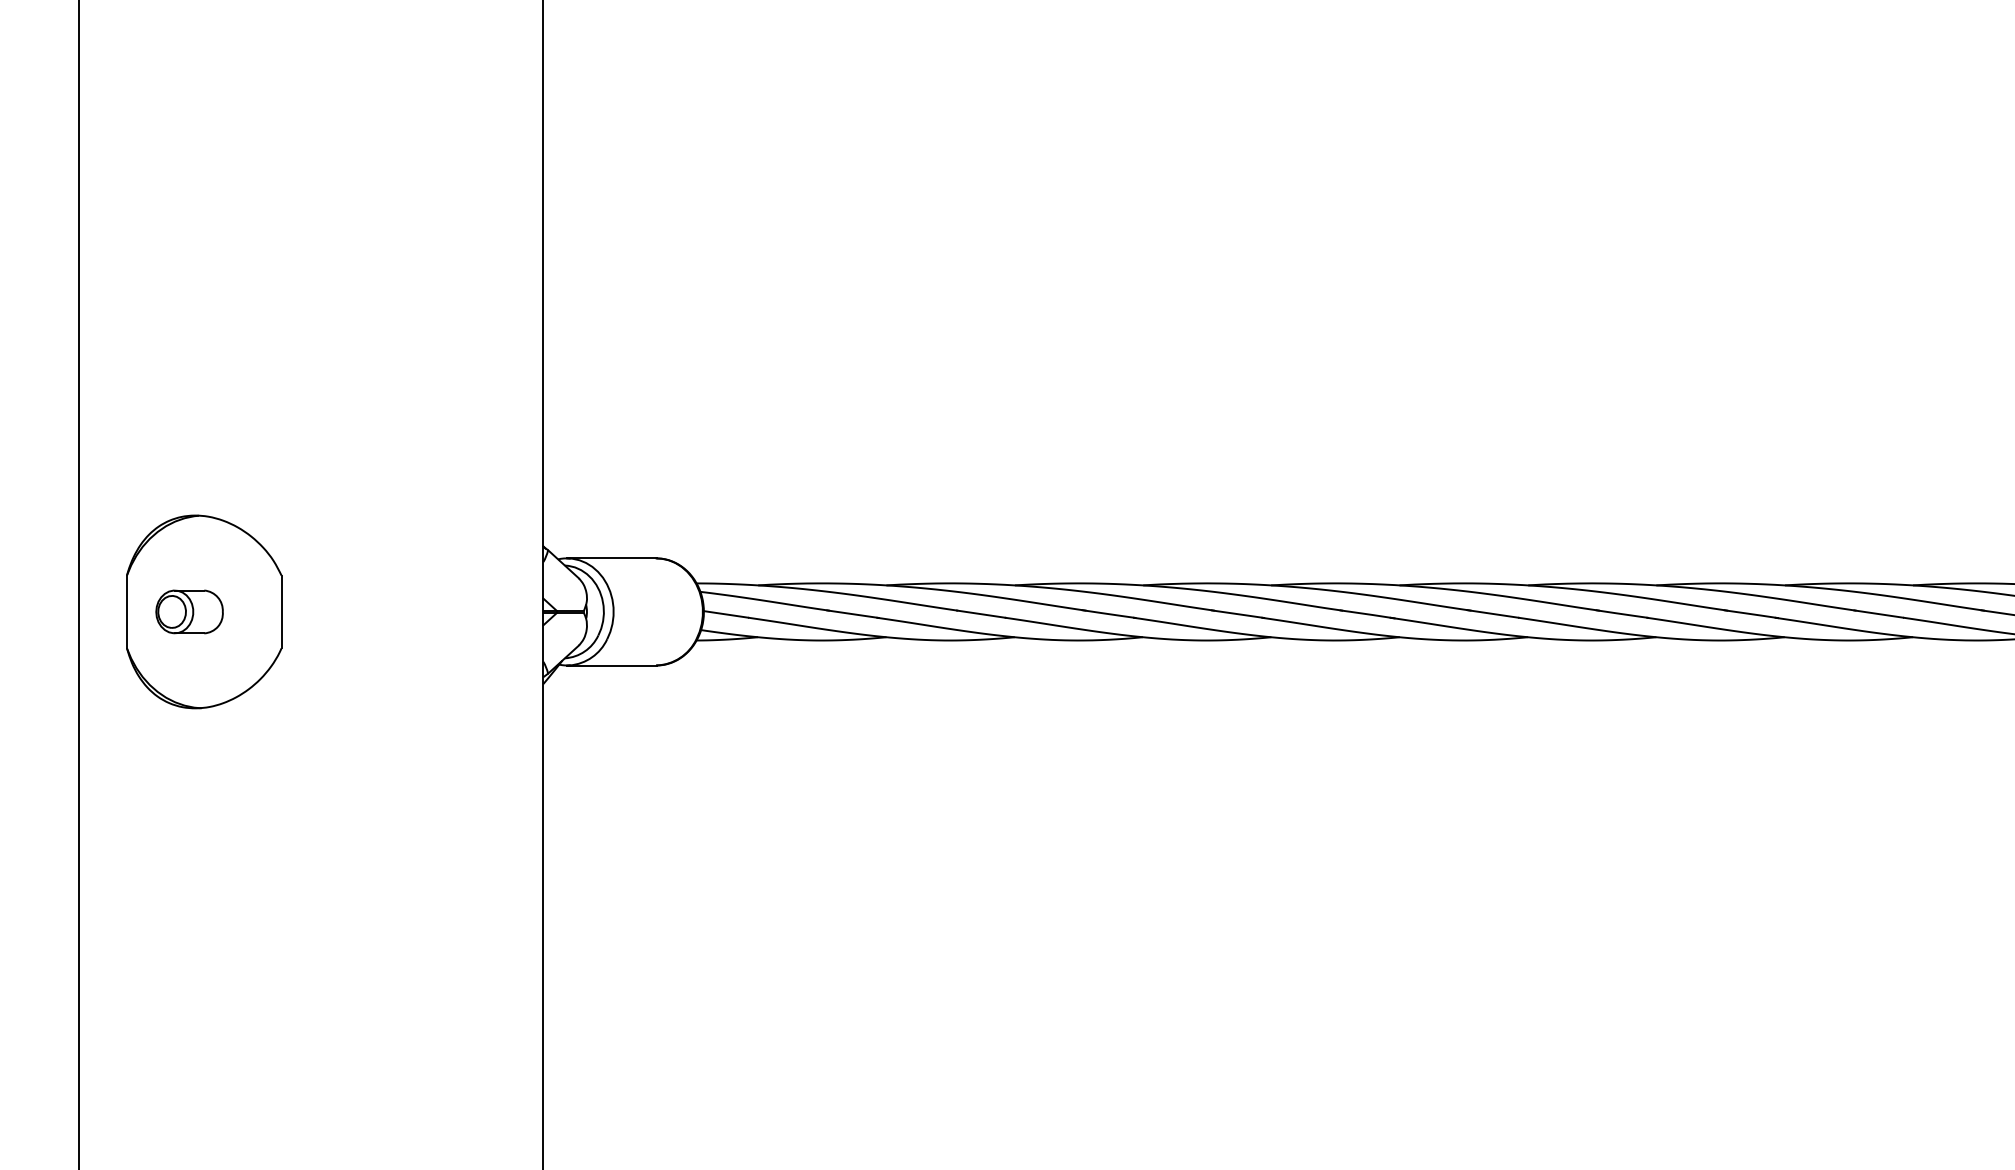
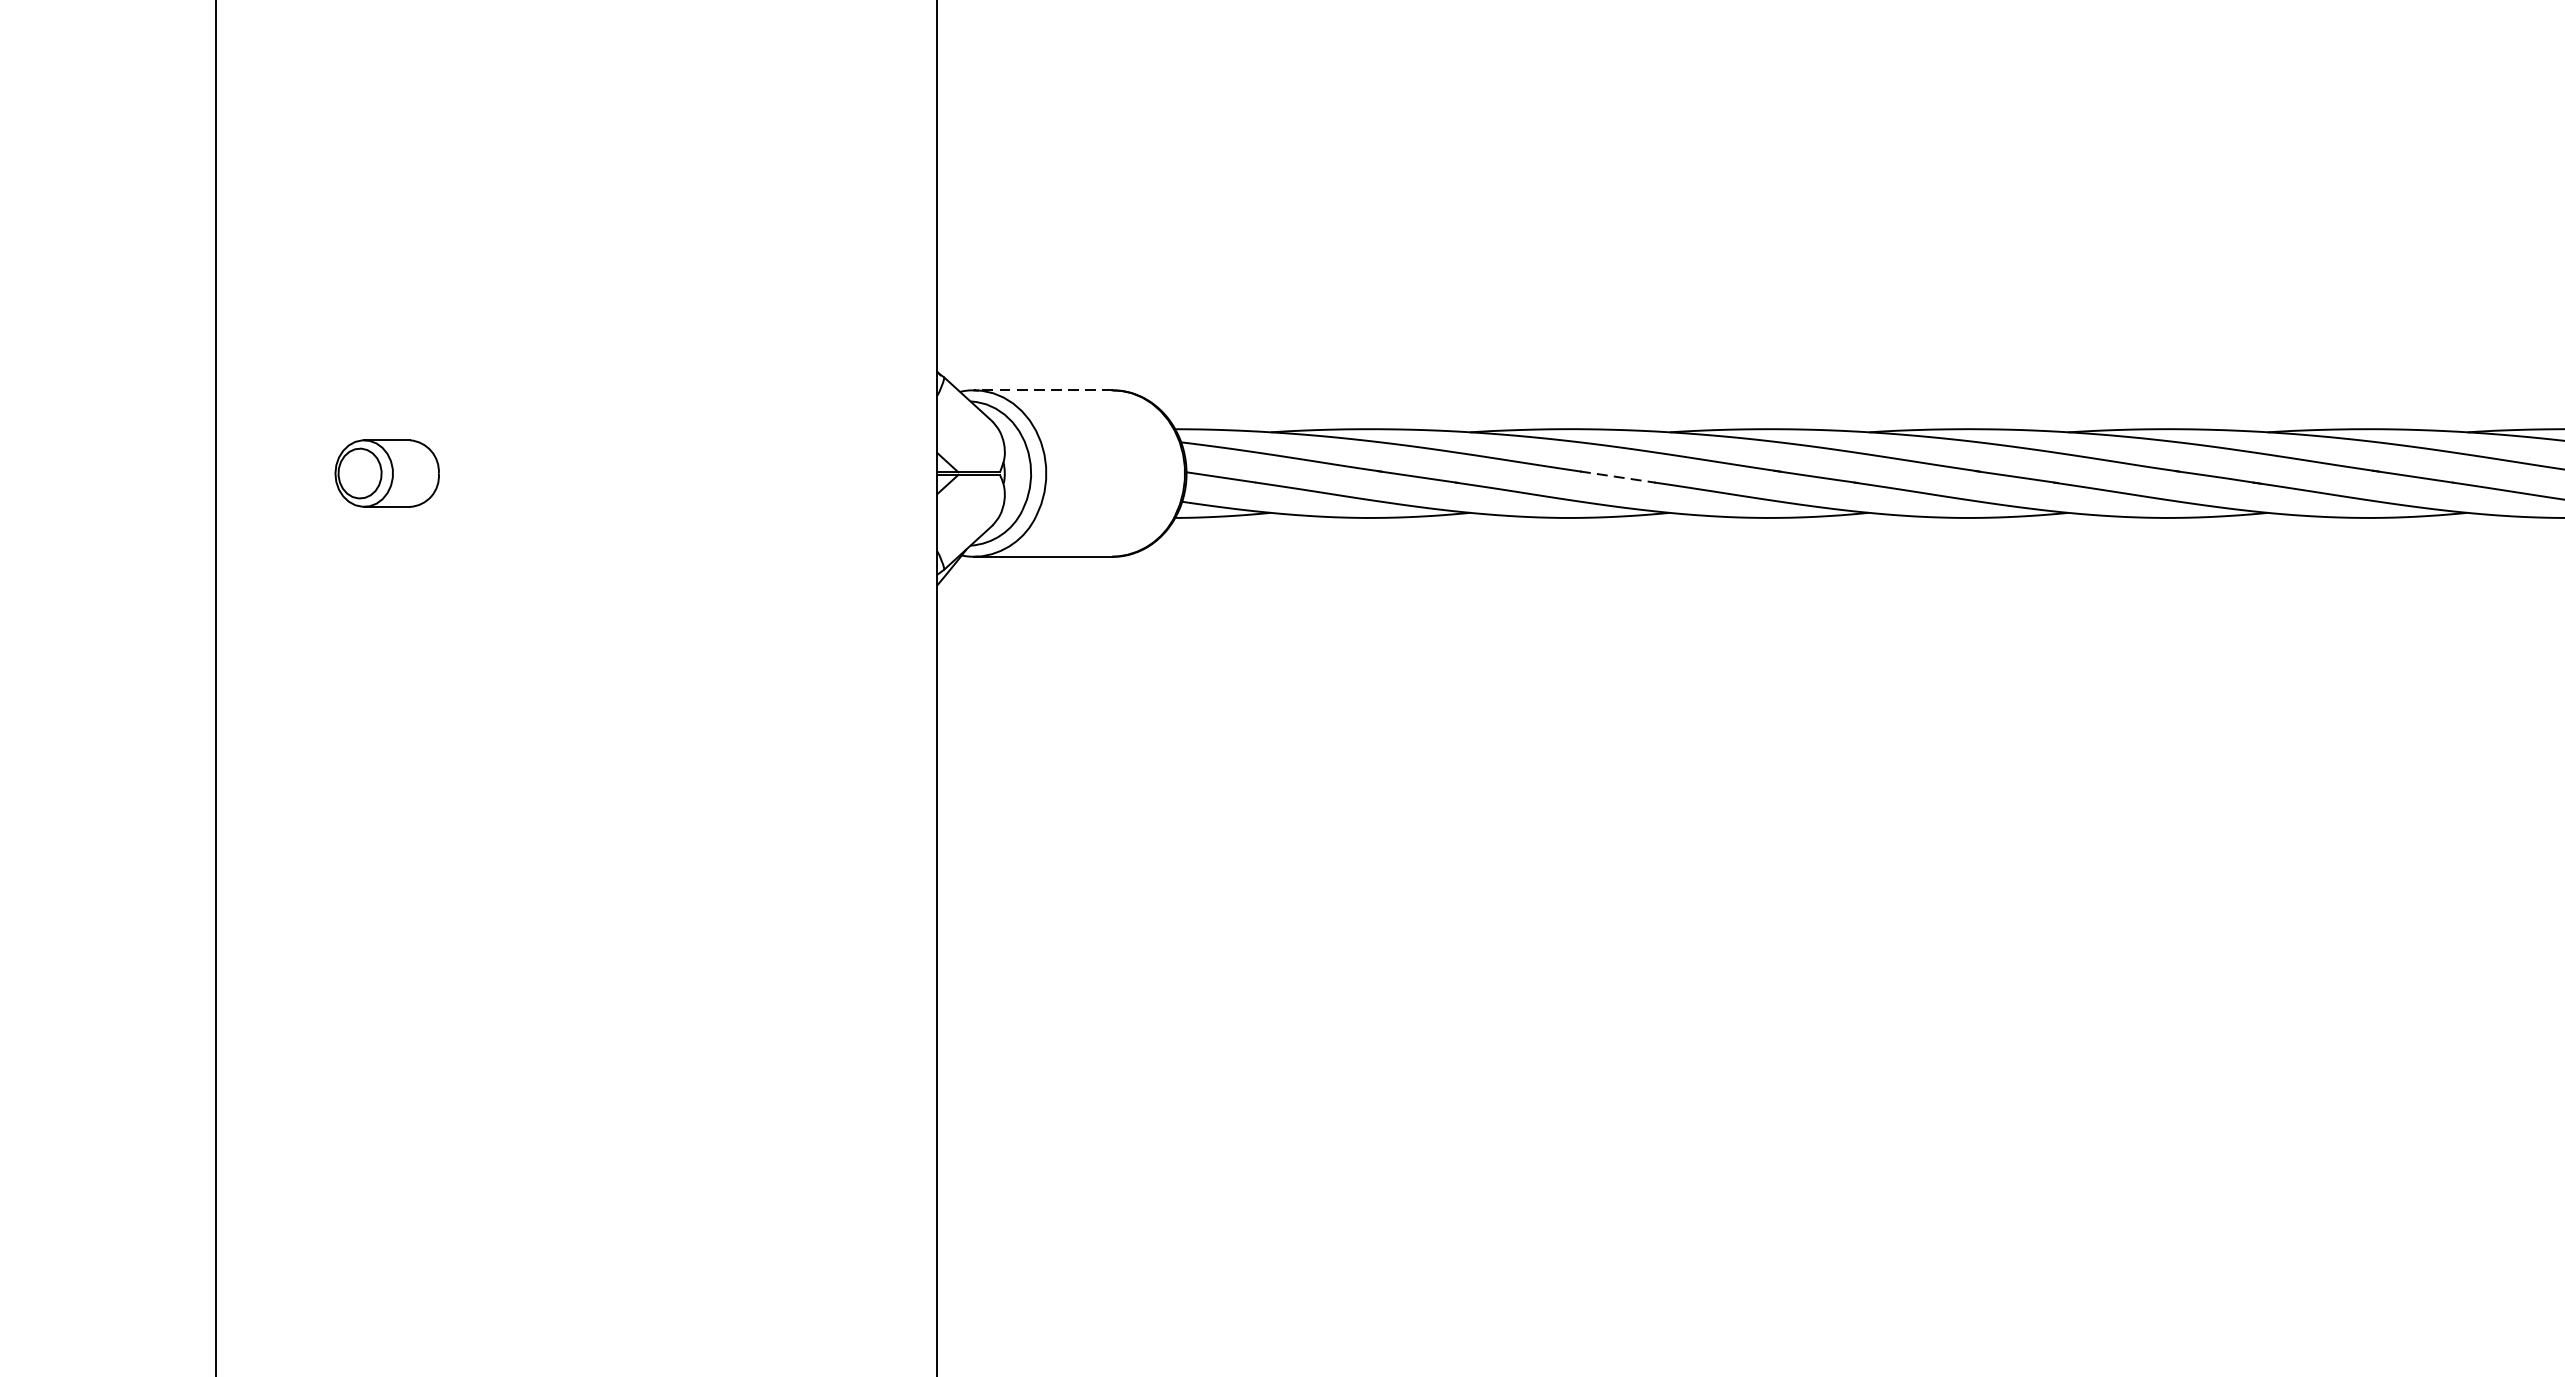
line: (611, 558) -> (1042, 390), solid -> dashed
part: (204, 611) -> (410, 472), removed
line: (981, 614) -> (1617, 477), solid -> dashed

